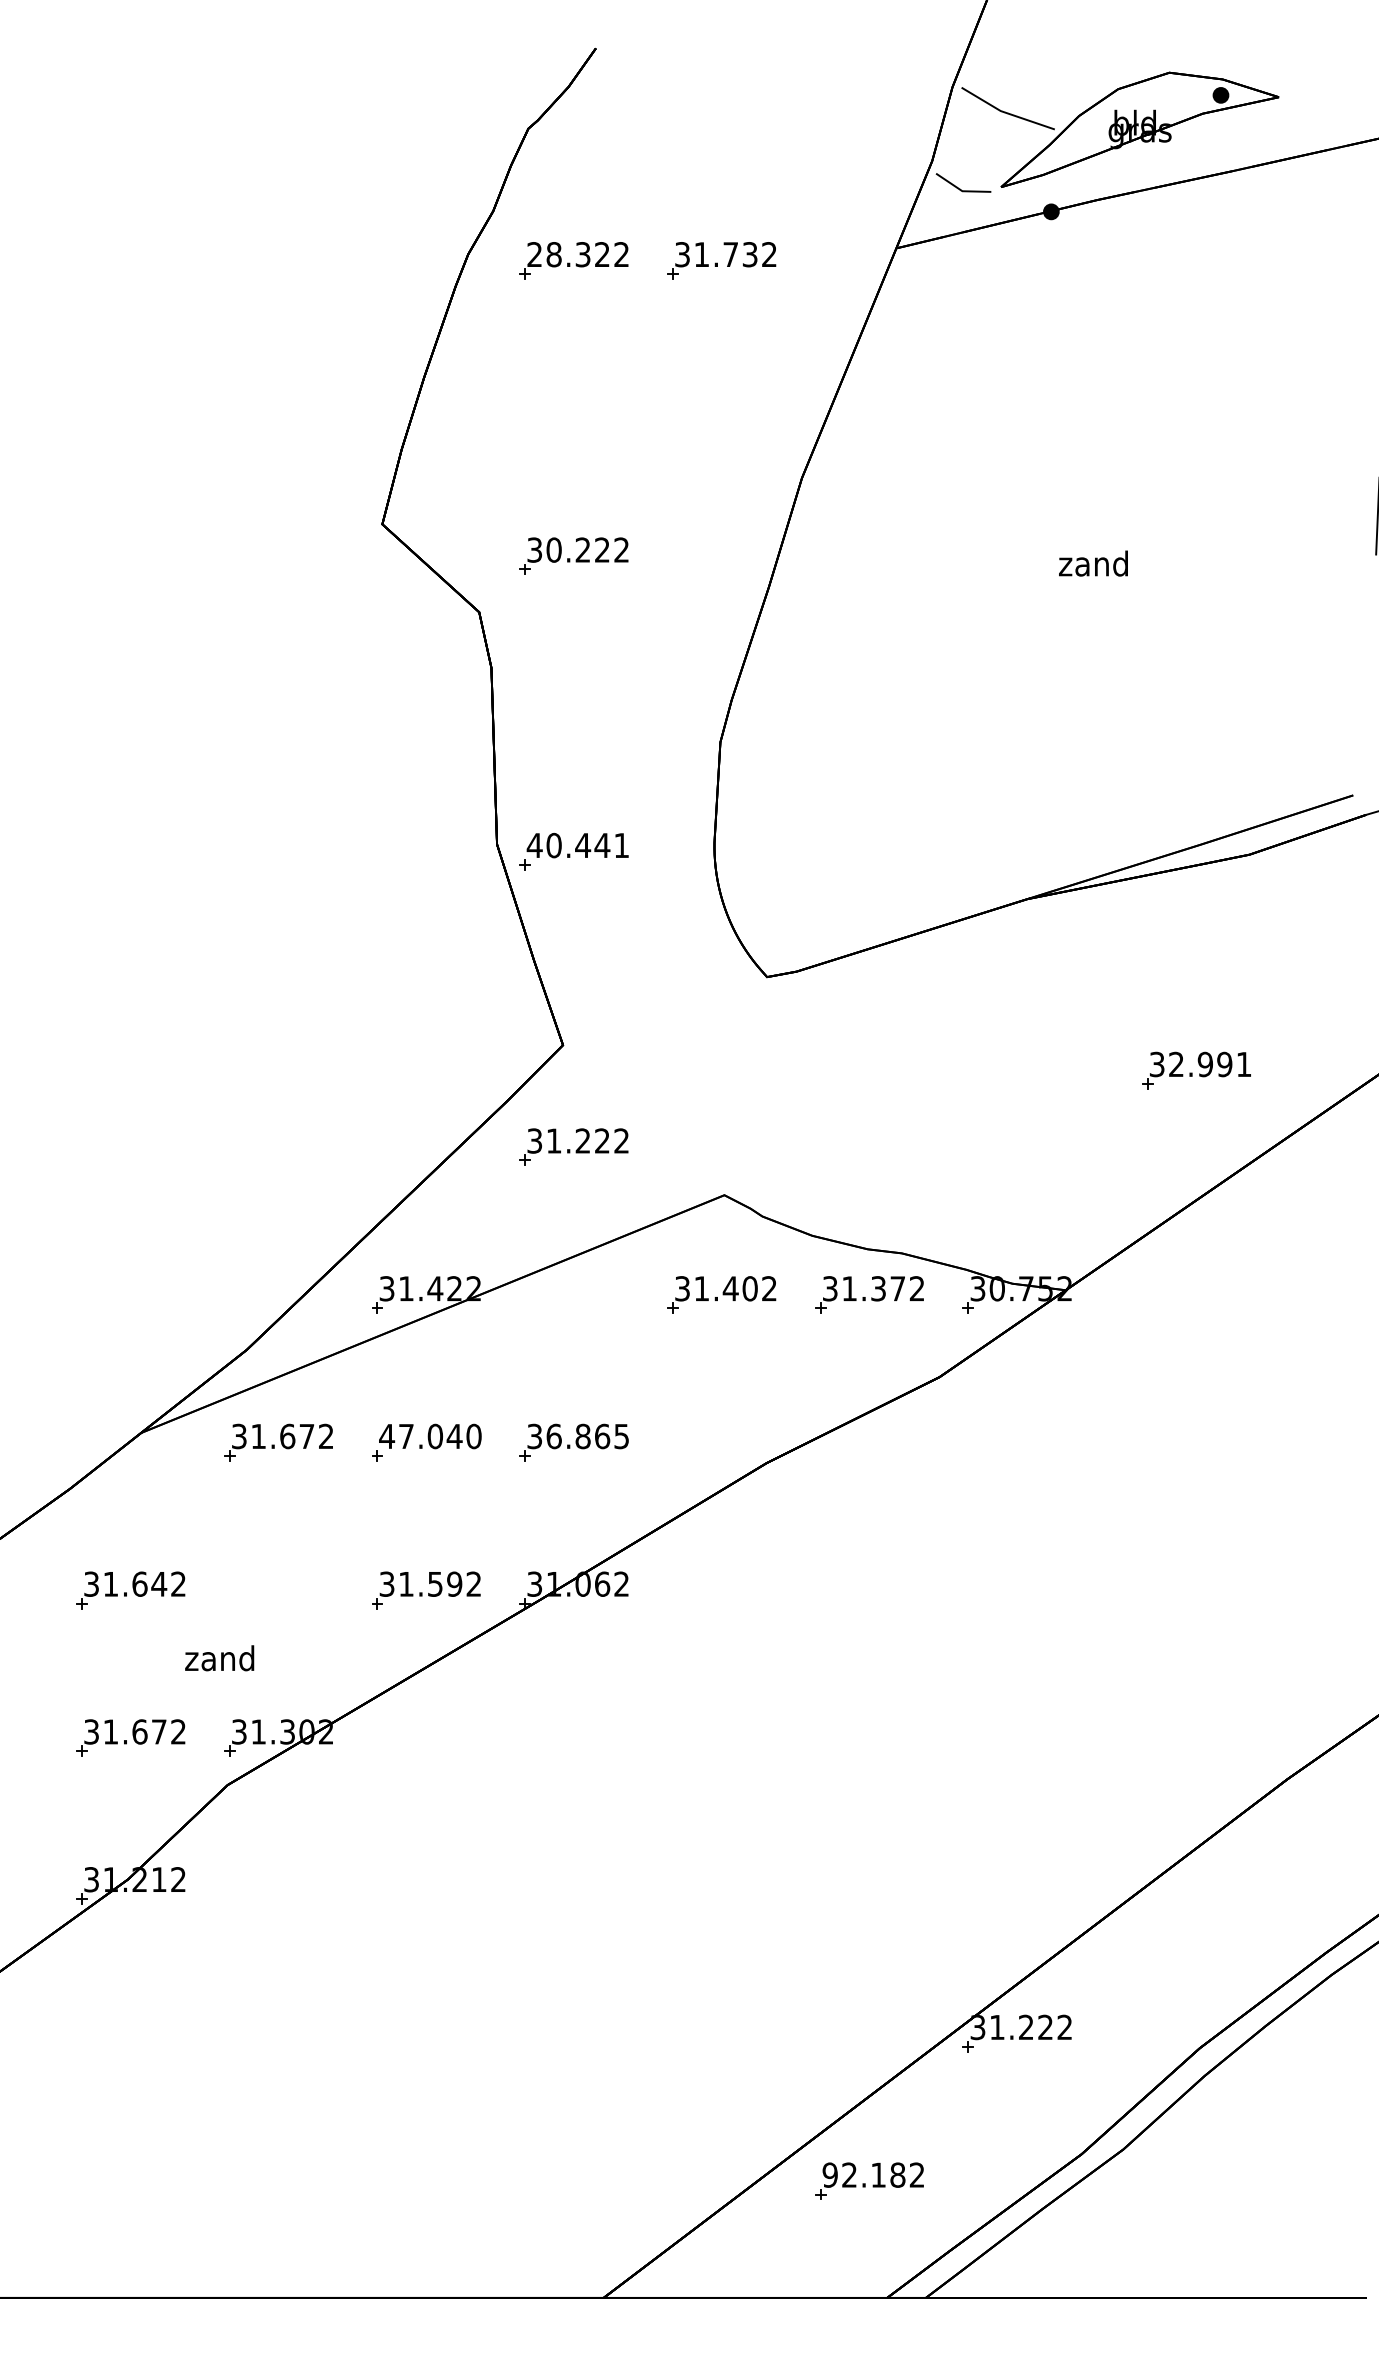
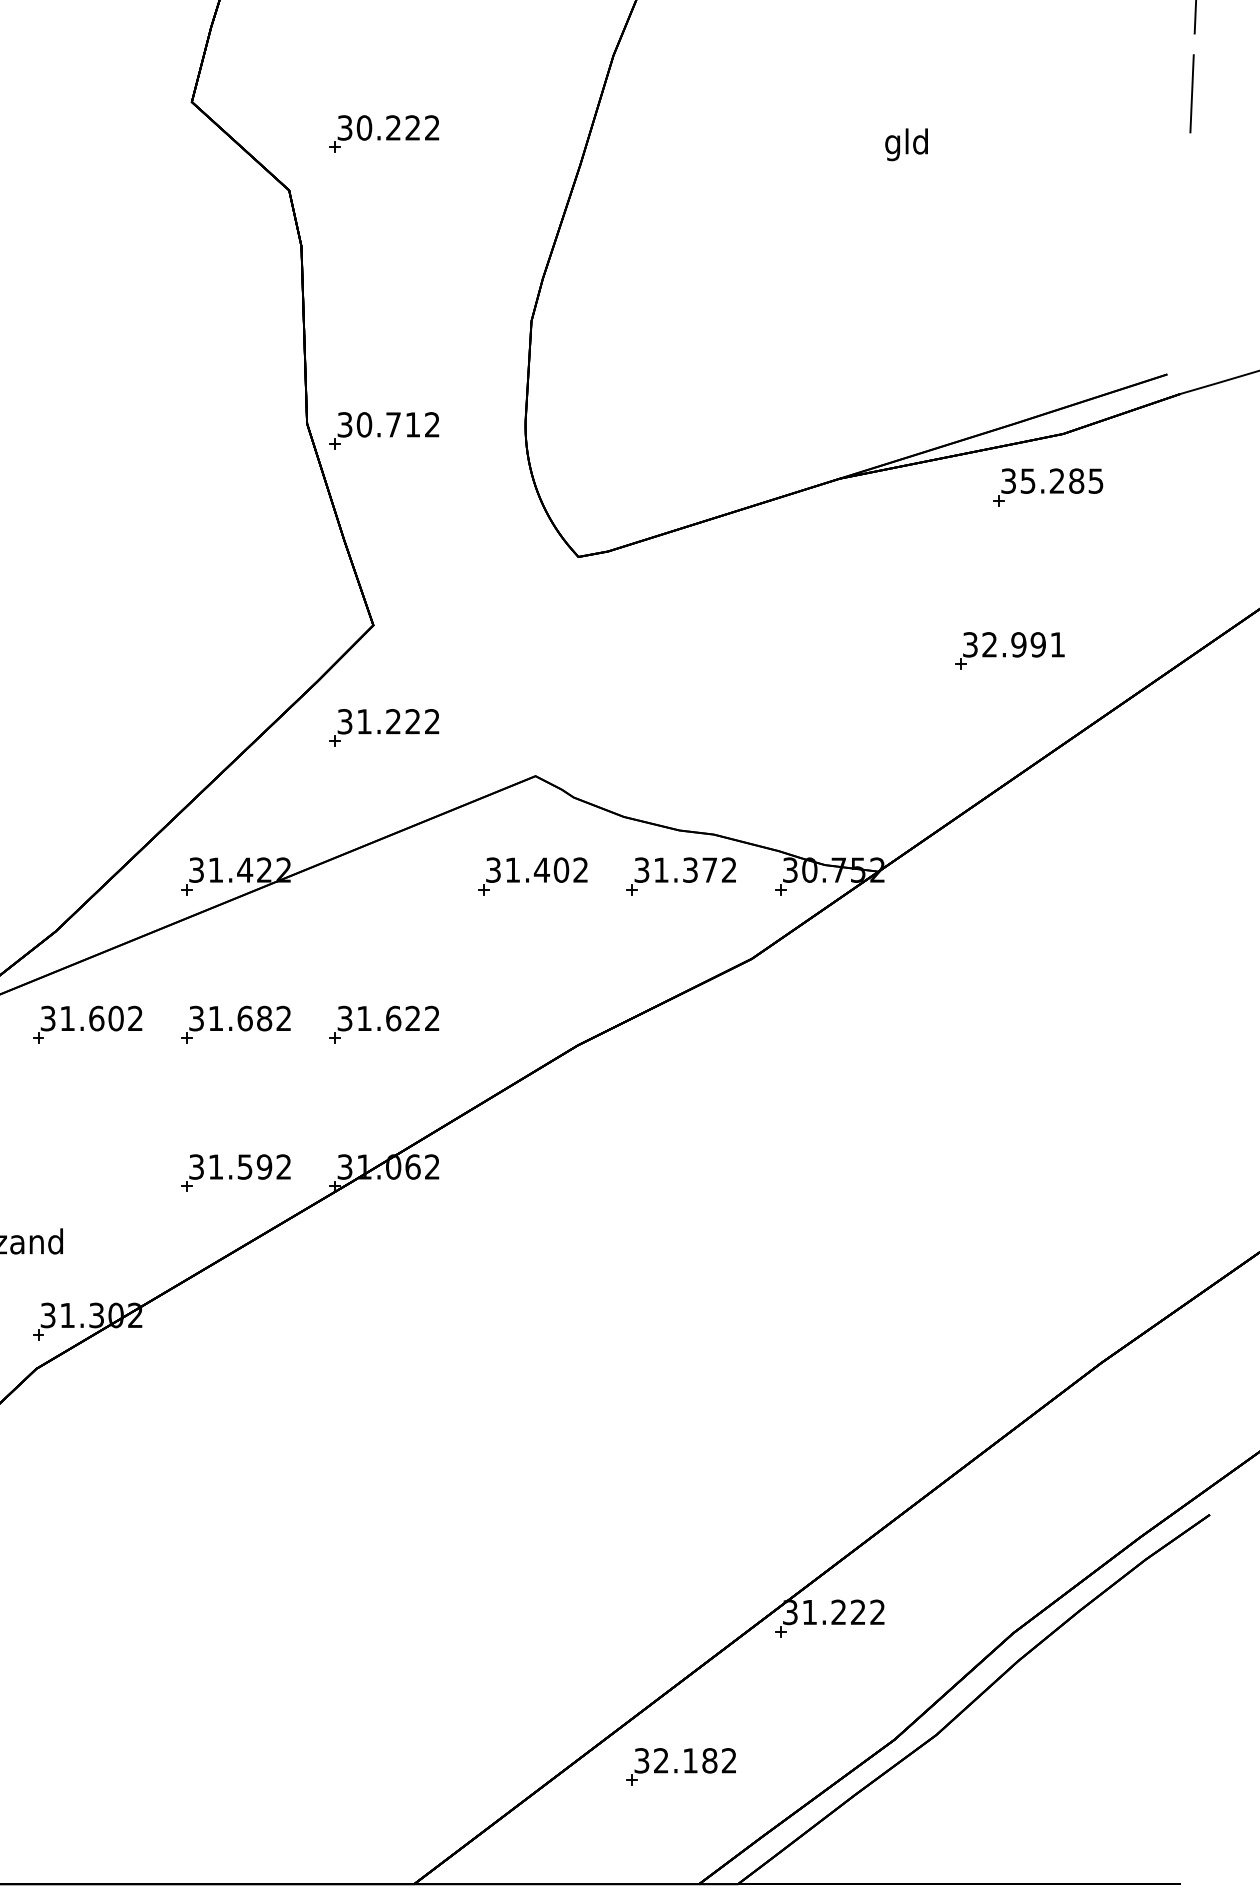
text: (1093, 566) -> (906, 144), zand -> gld
text: (577, 845) -> (387, 424), 40.441 -> 30.712
part: (1234, 907) -> (1048, 487), added
text: (306, 1436) -> (115, 1018), 31.672 -> 31.602
text: (430, 1436) -> (240, 1018), 47.040 -> 31.682
text: (587, 1436) -> (397, 1018), 36.865 -> 31.622
text: (829, 2174) -> (641, 1760), 92.182 -> 32.182

